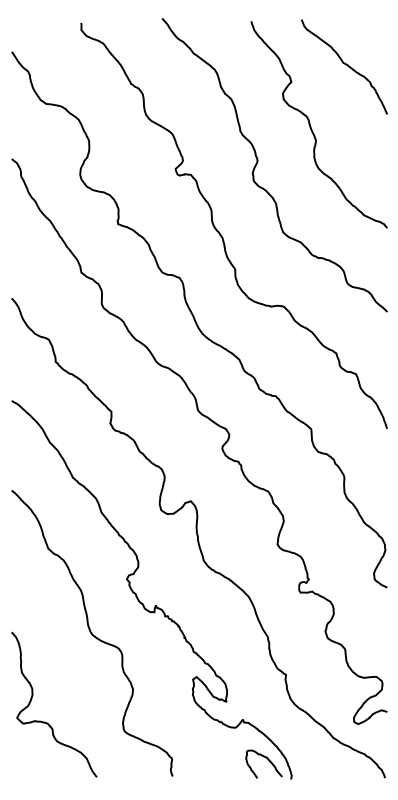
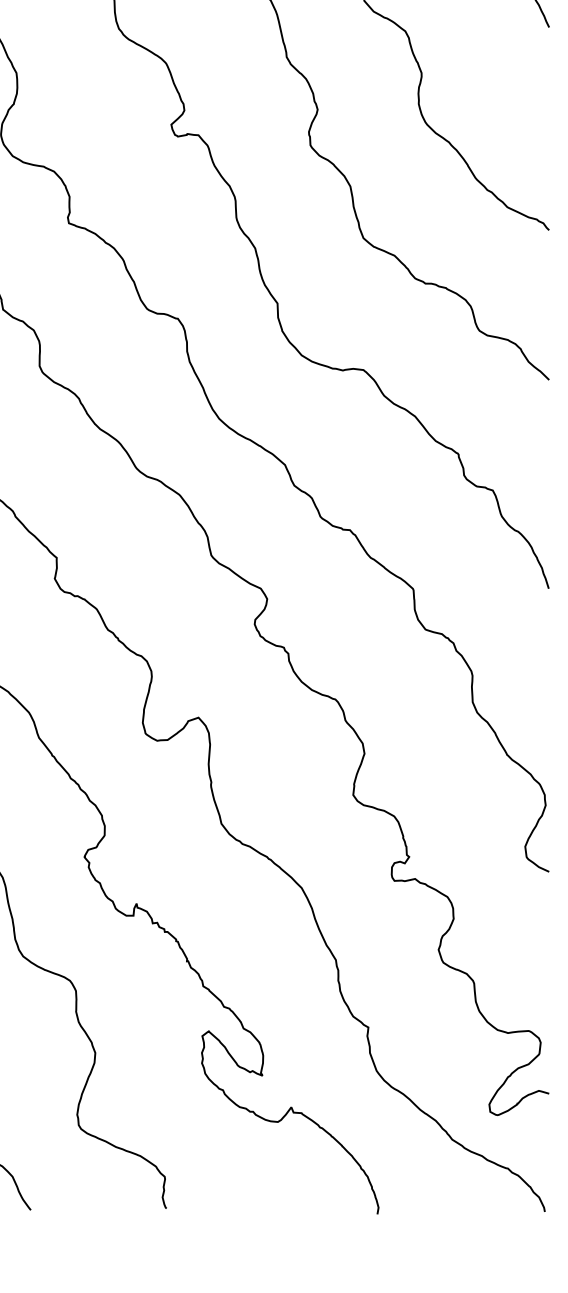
curve: (265, 758) -> (331, 1176), removed

